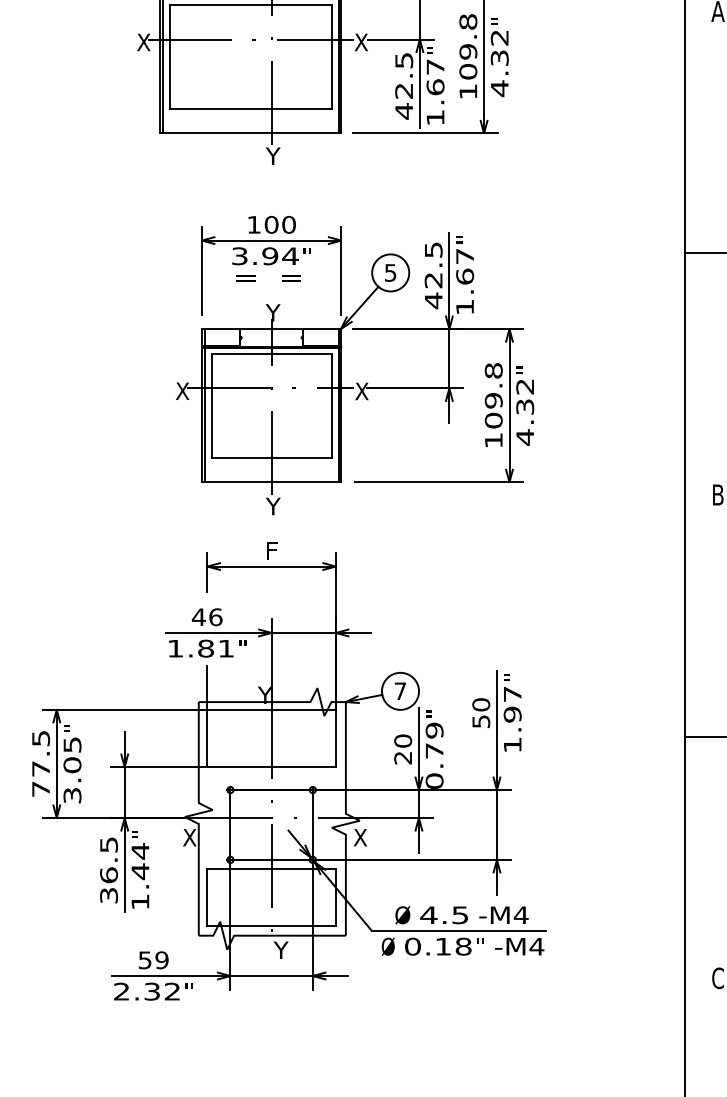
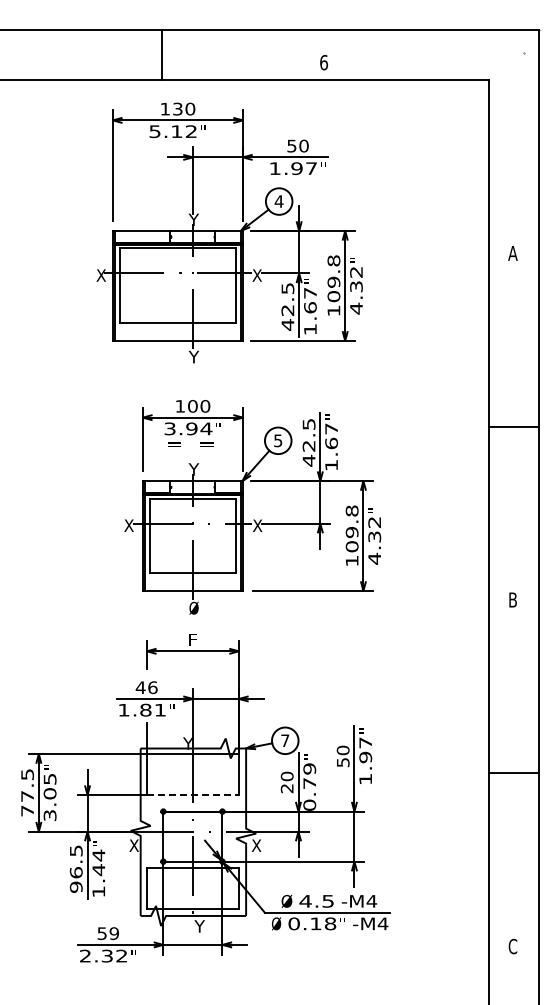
text: (273, 505) -> (194, 607), Y -> Ø
line: (272, 767) -> (193, 795), solid -> dashed
text: (109, 894) -> (76, 886), 36.5 -> 96.5

